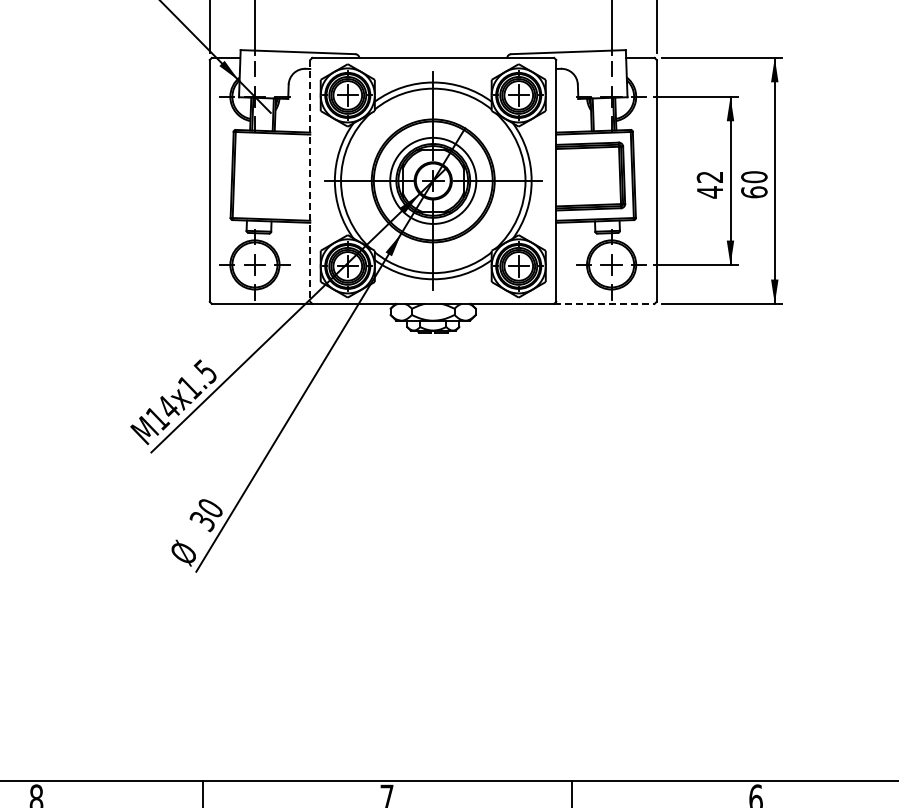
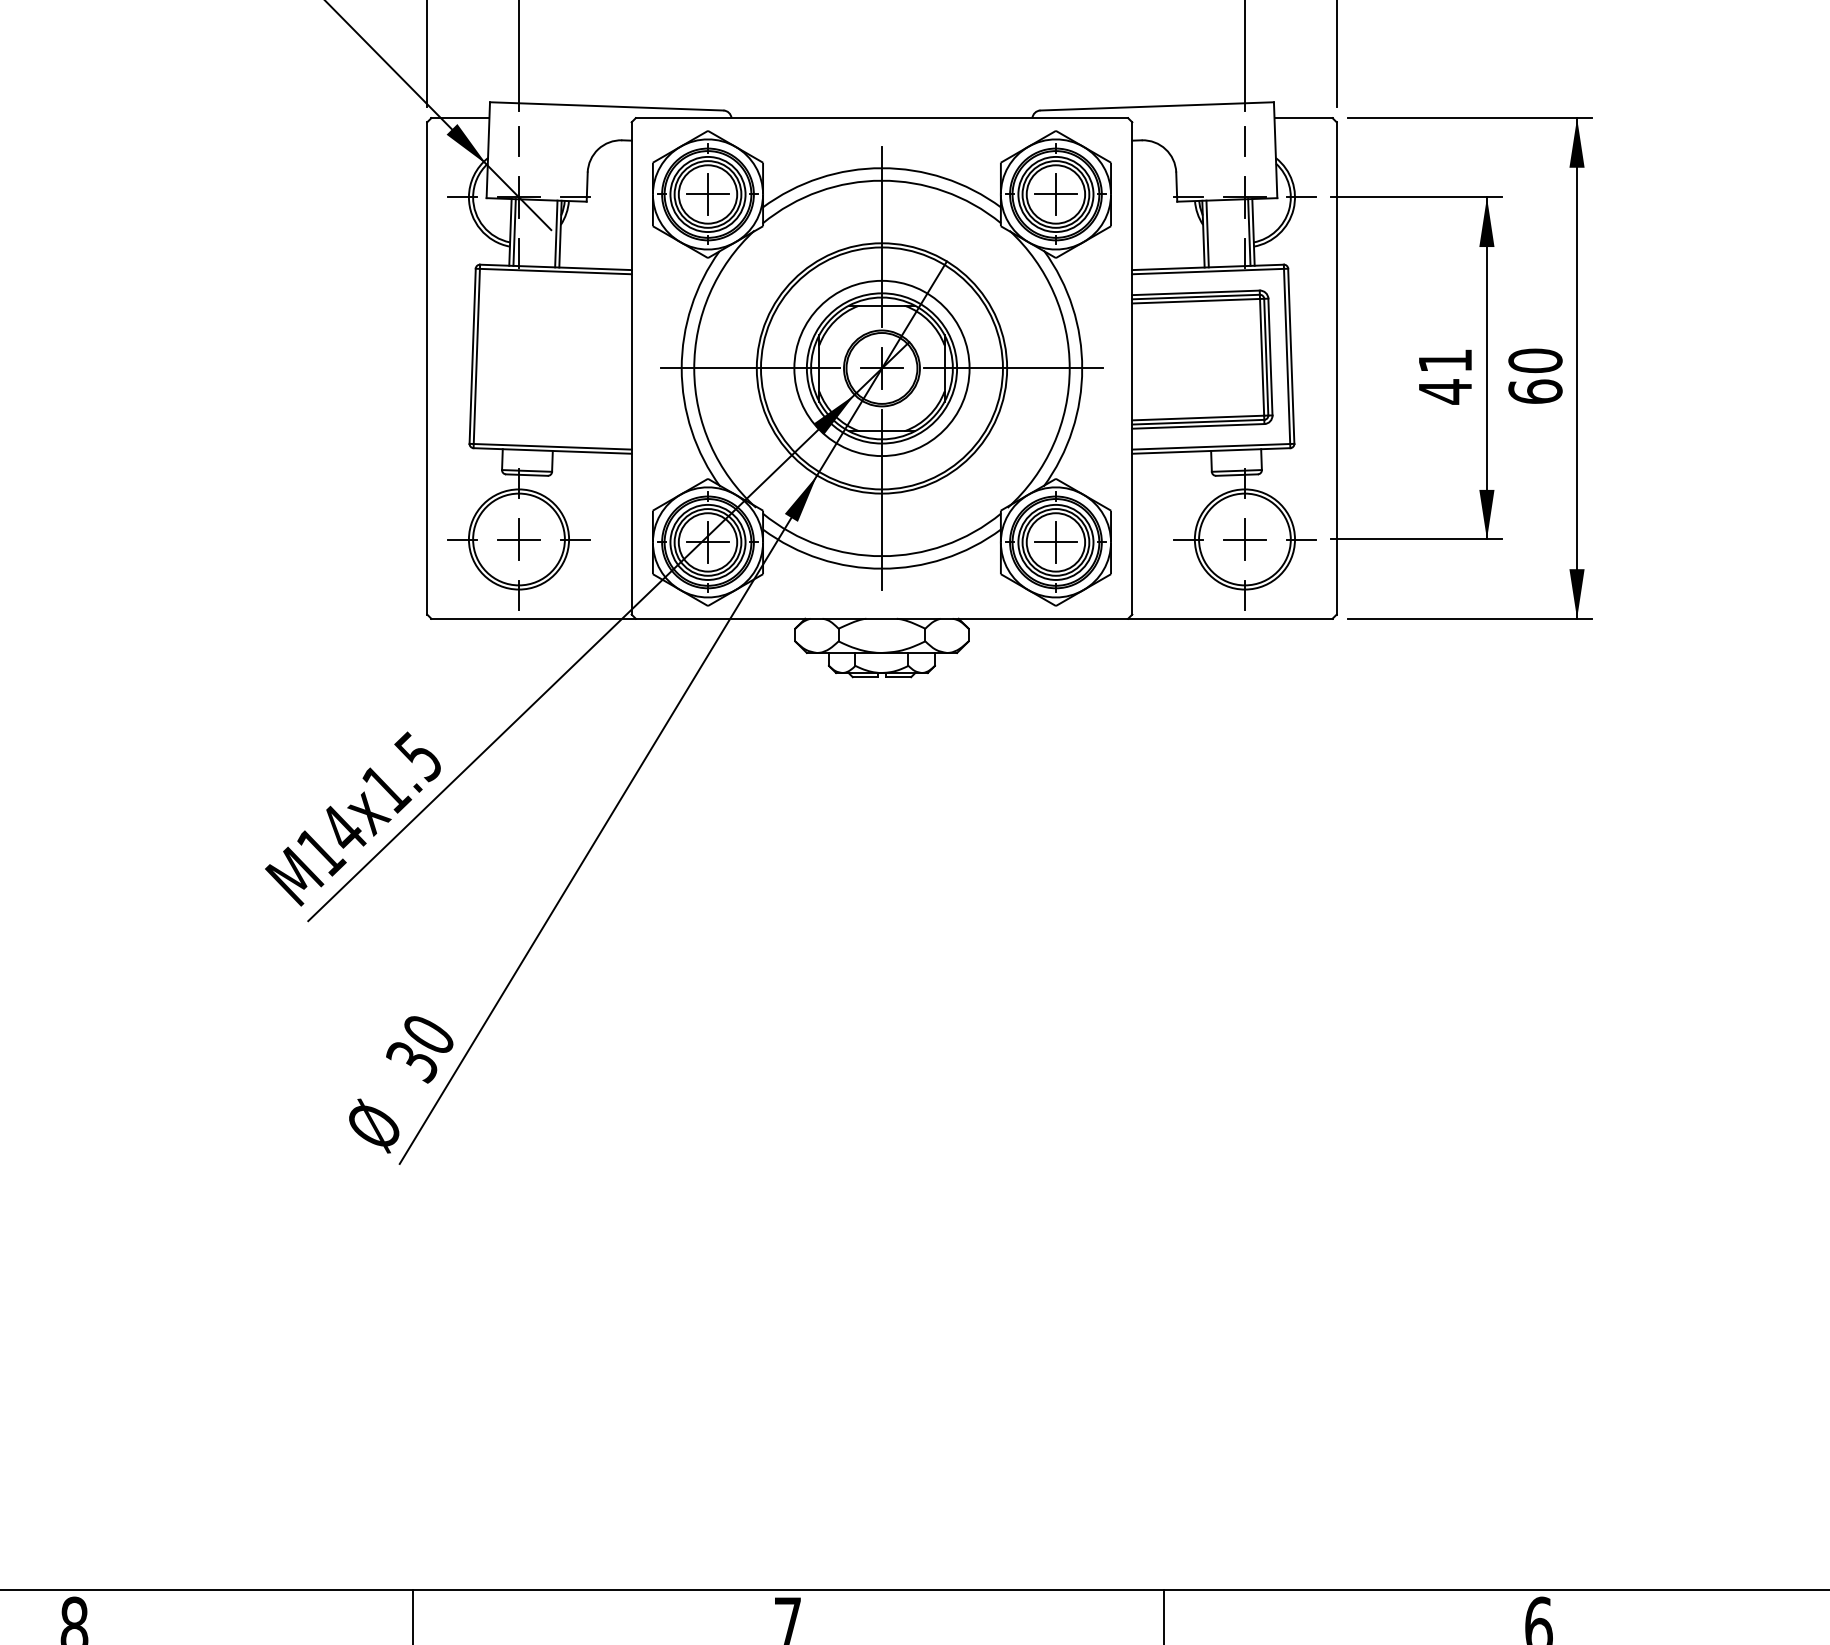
text: (709, 176) -> (1444, 359), 42 -> 41
line: (310, 180) -> (632, 367), dashed -> solid
line: (604, 303) -> (1230, 617), dashed -> solid

